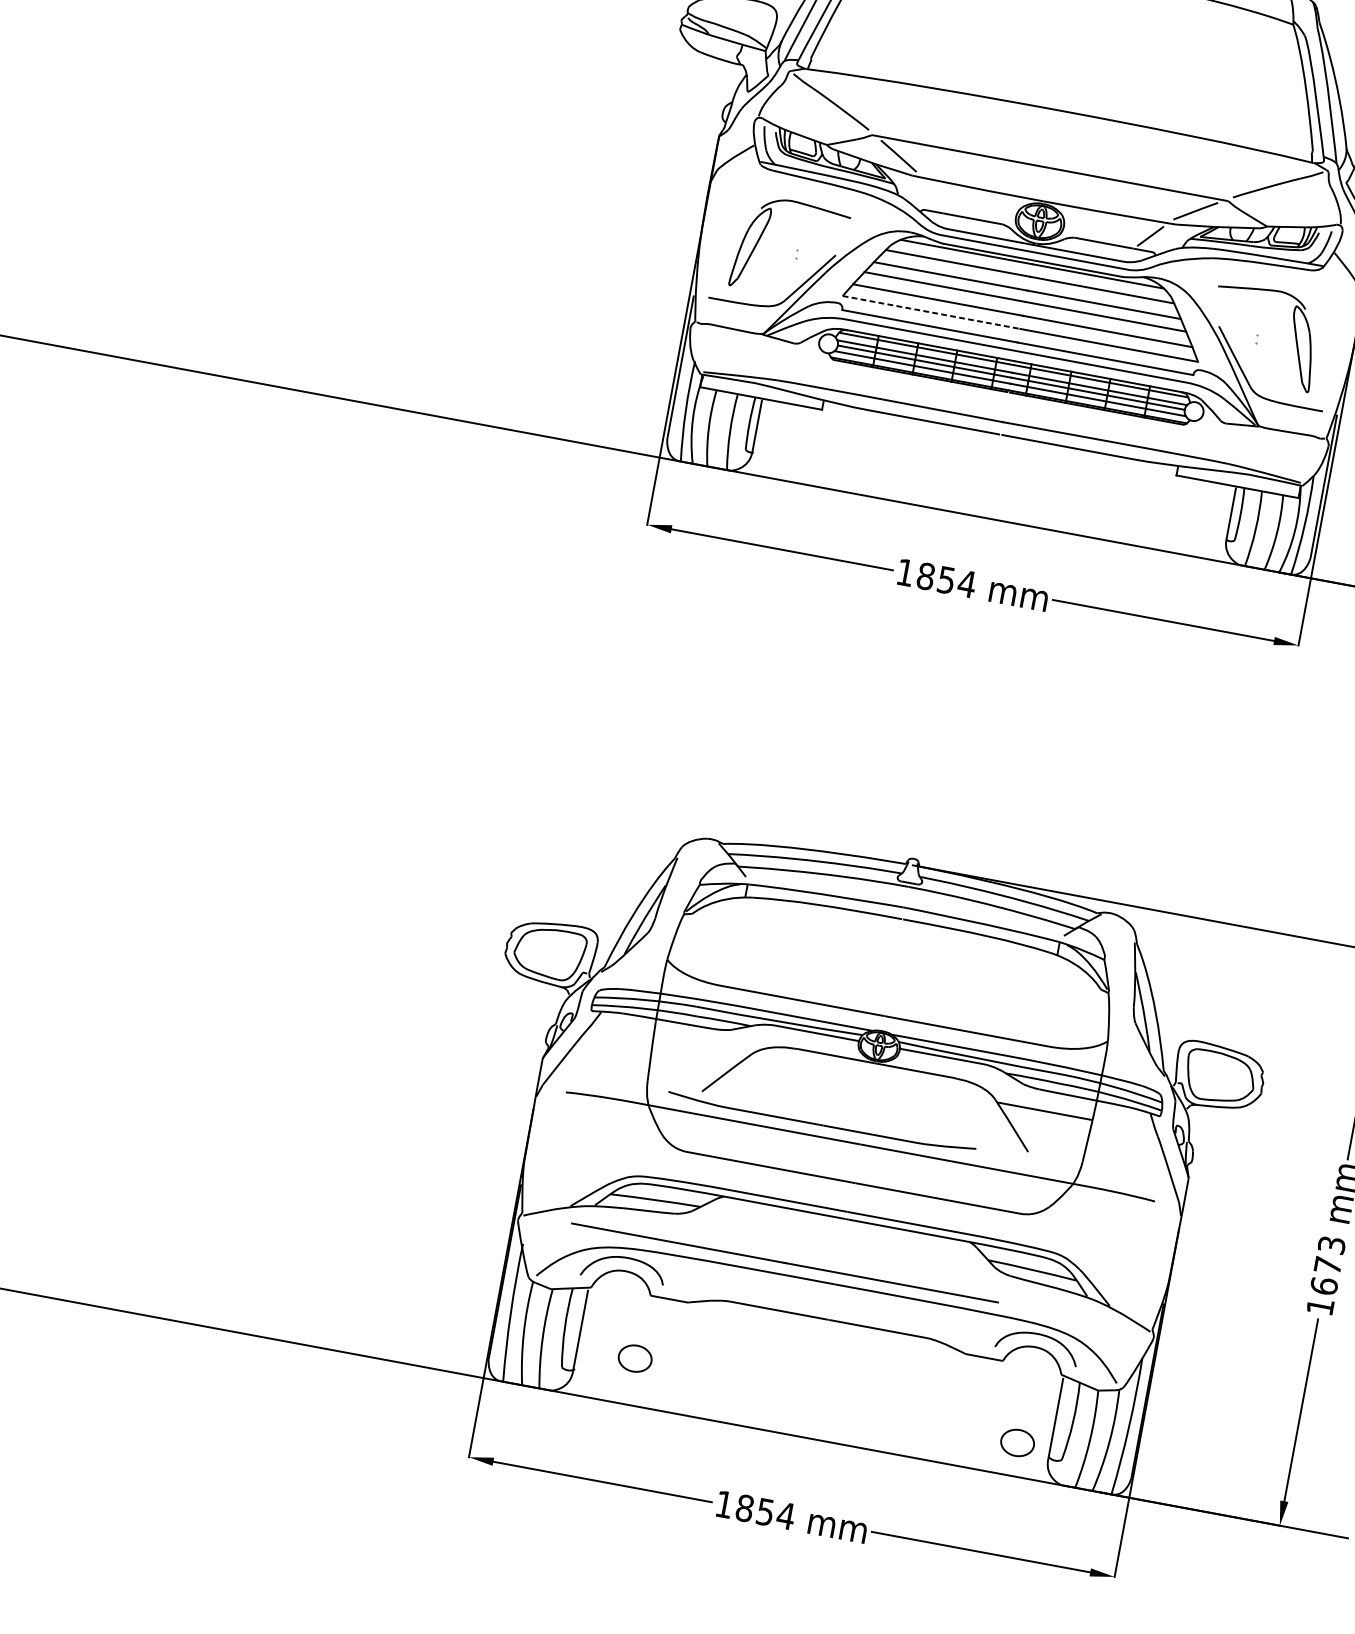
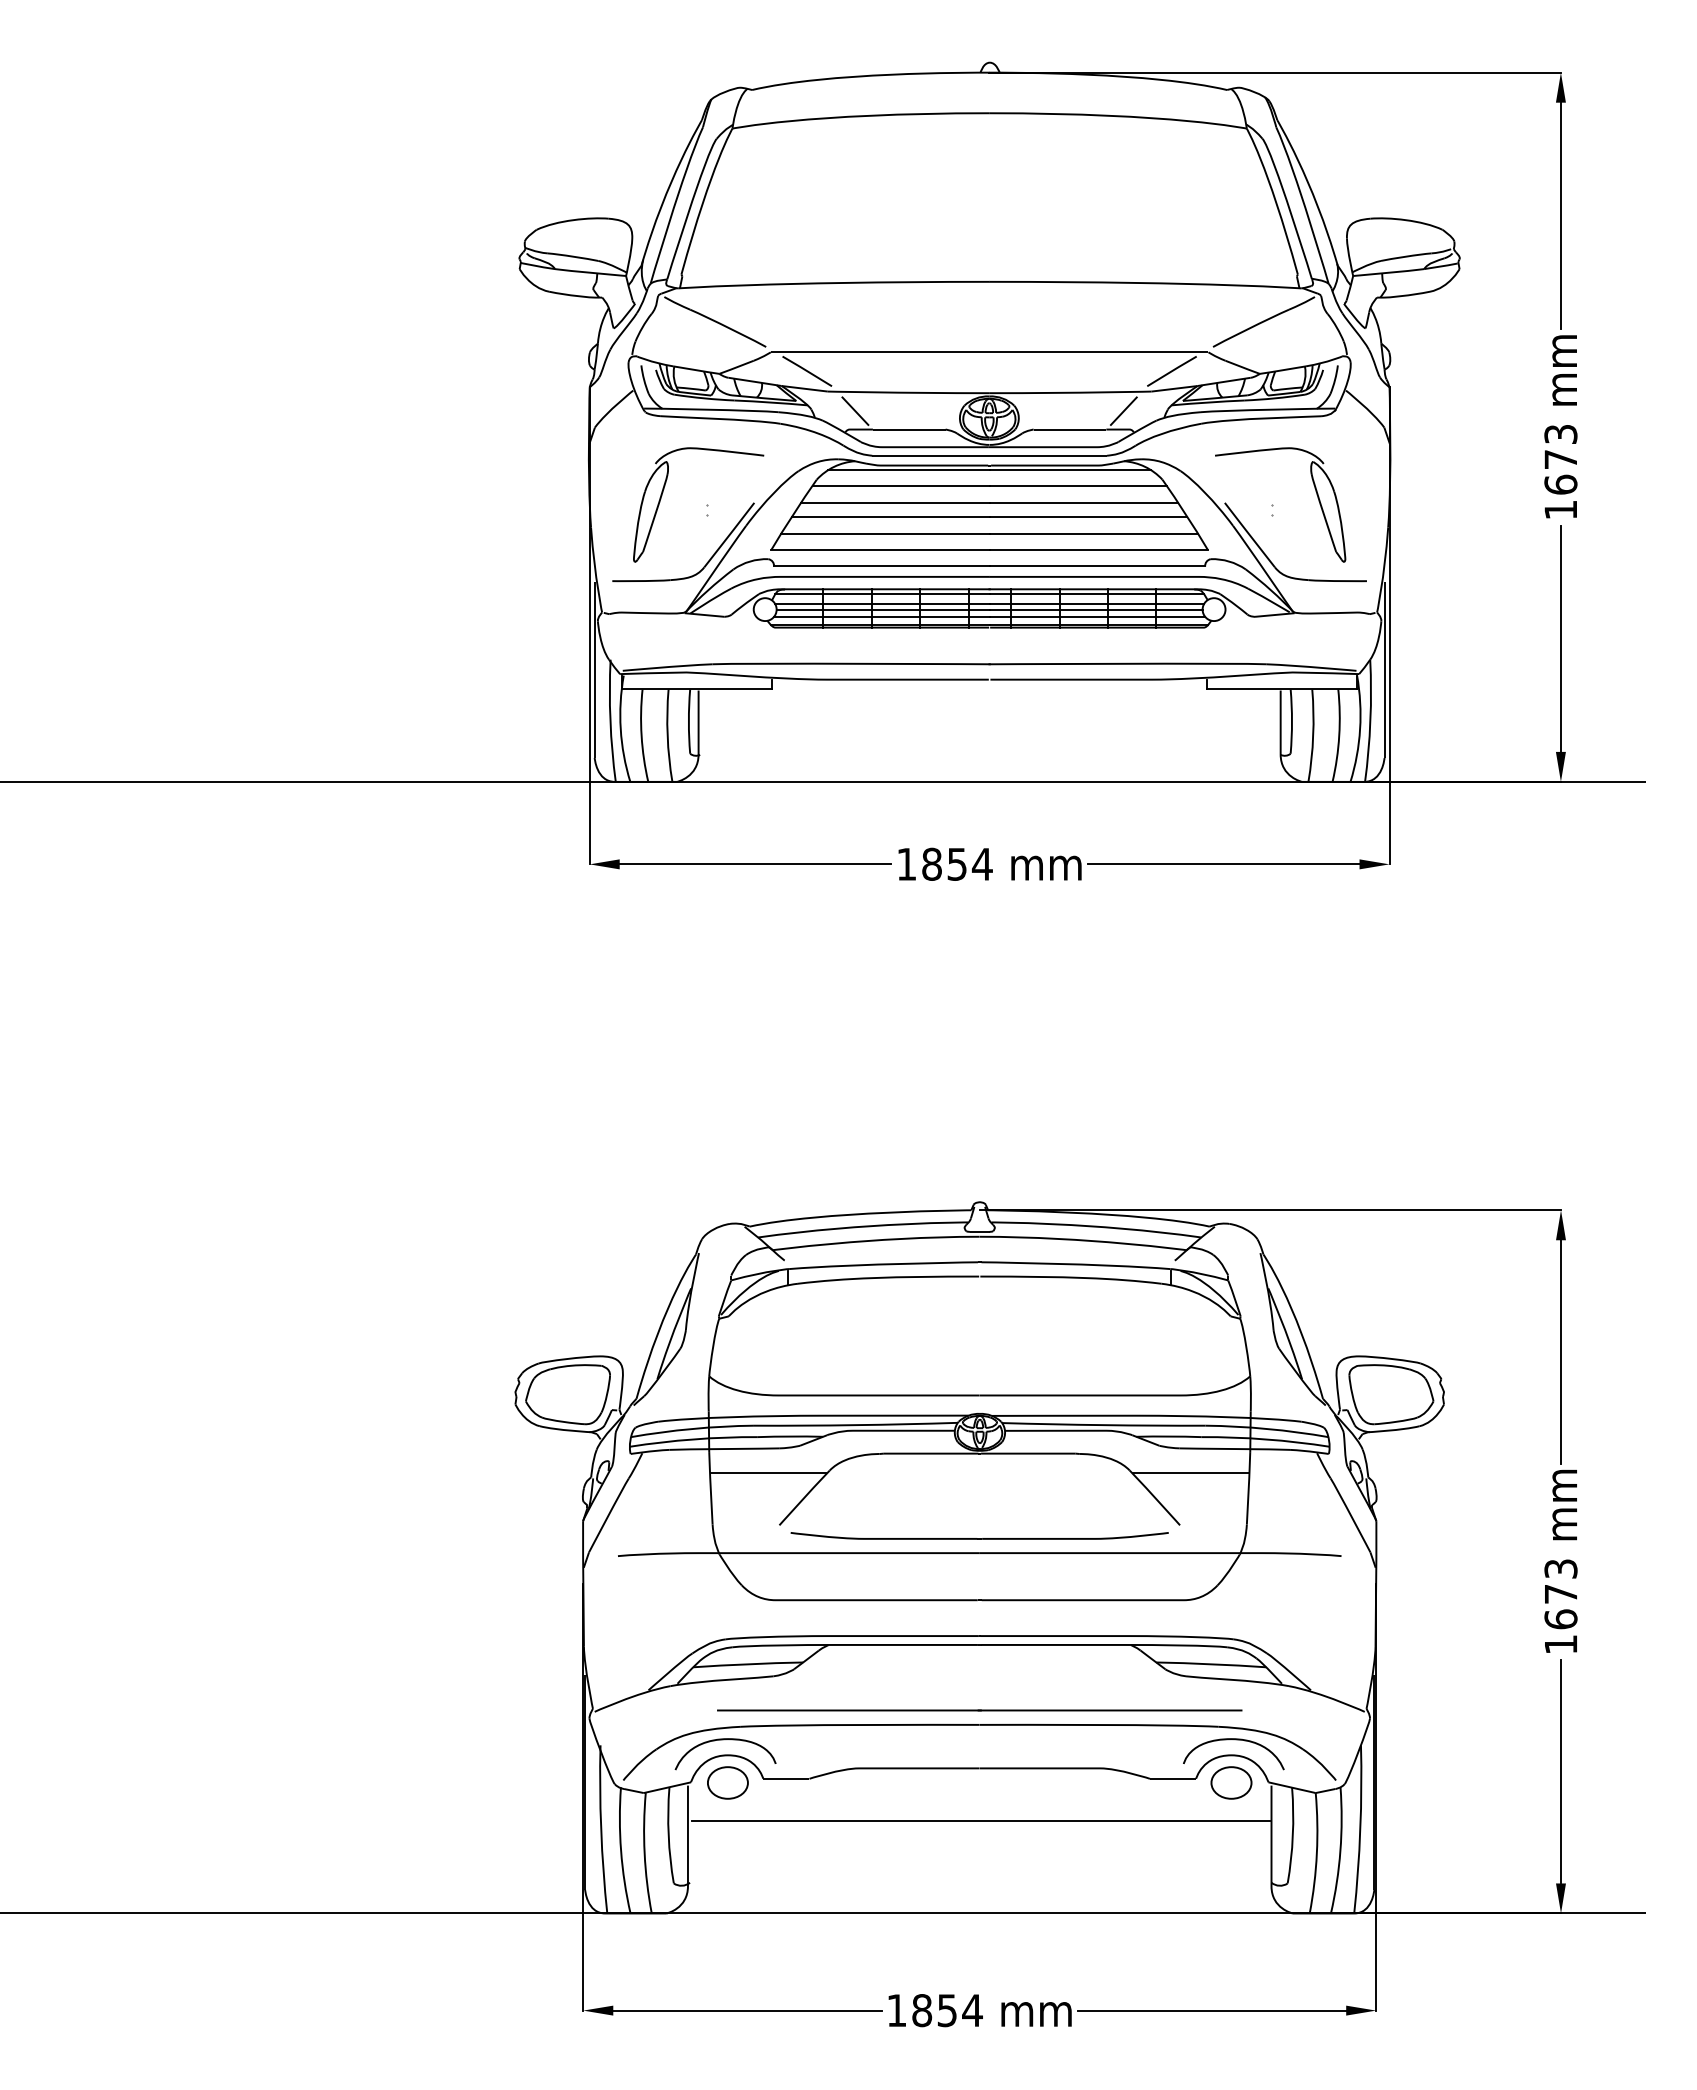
line: (932, 195) -> (855, 410), added
line: (932, 312) -> (881, 549), dashed -> solid
line: (700, 1047) -> (768, 1473), added
part: (821, 1122) -> (979, 1535), moved
line: (784, 1262) -> (979, 1710), moved
part: (634, 1358) -> (727, 1782), moved
line: (821, 1362) -> (980, 1820), added
part: (1017, 1442) -> (1231, 1782), moved

